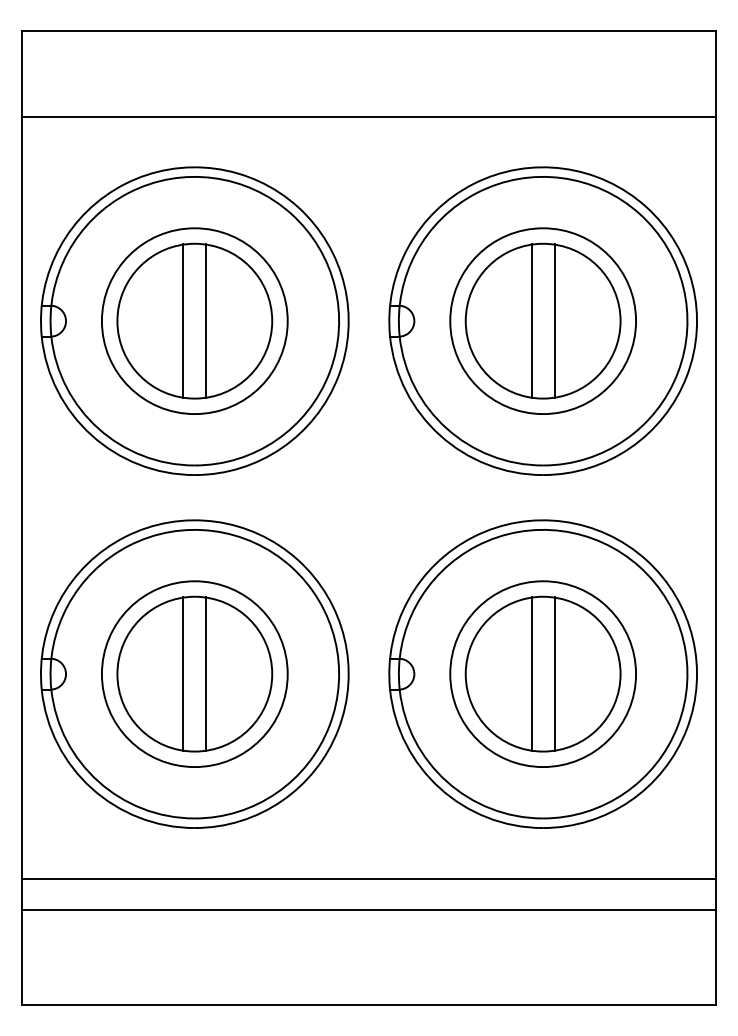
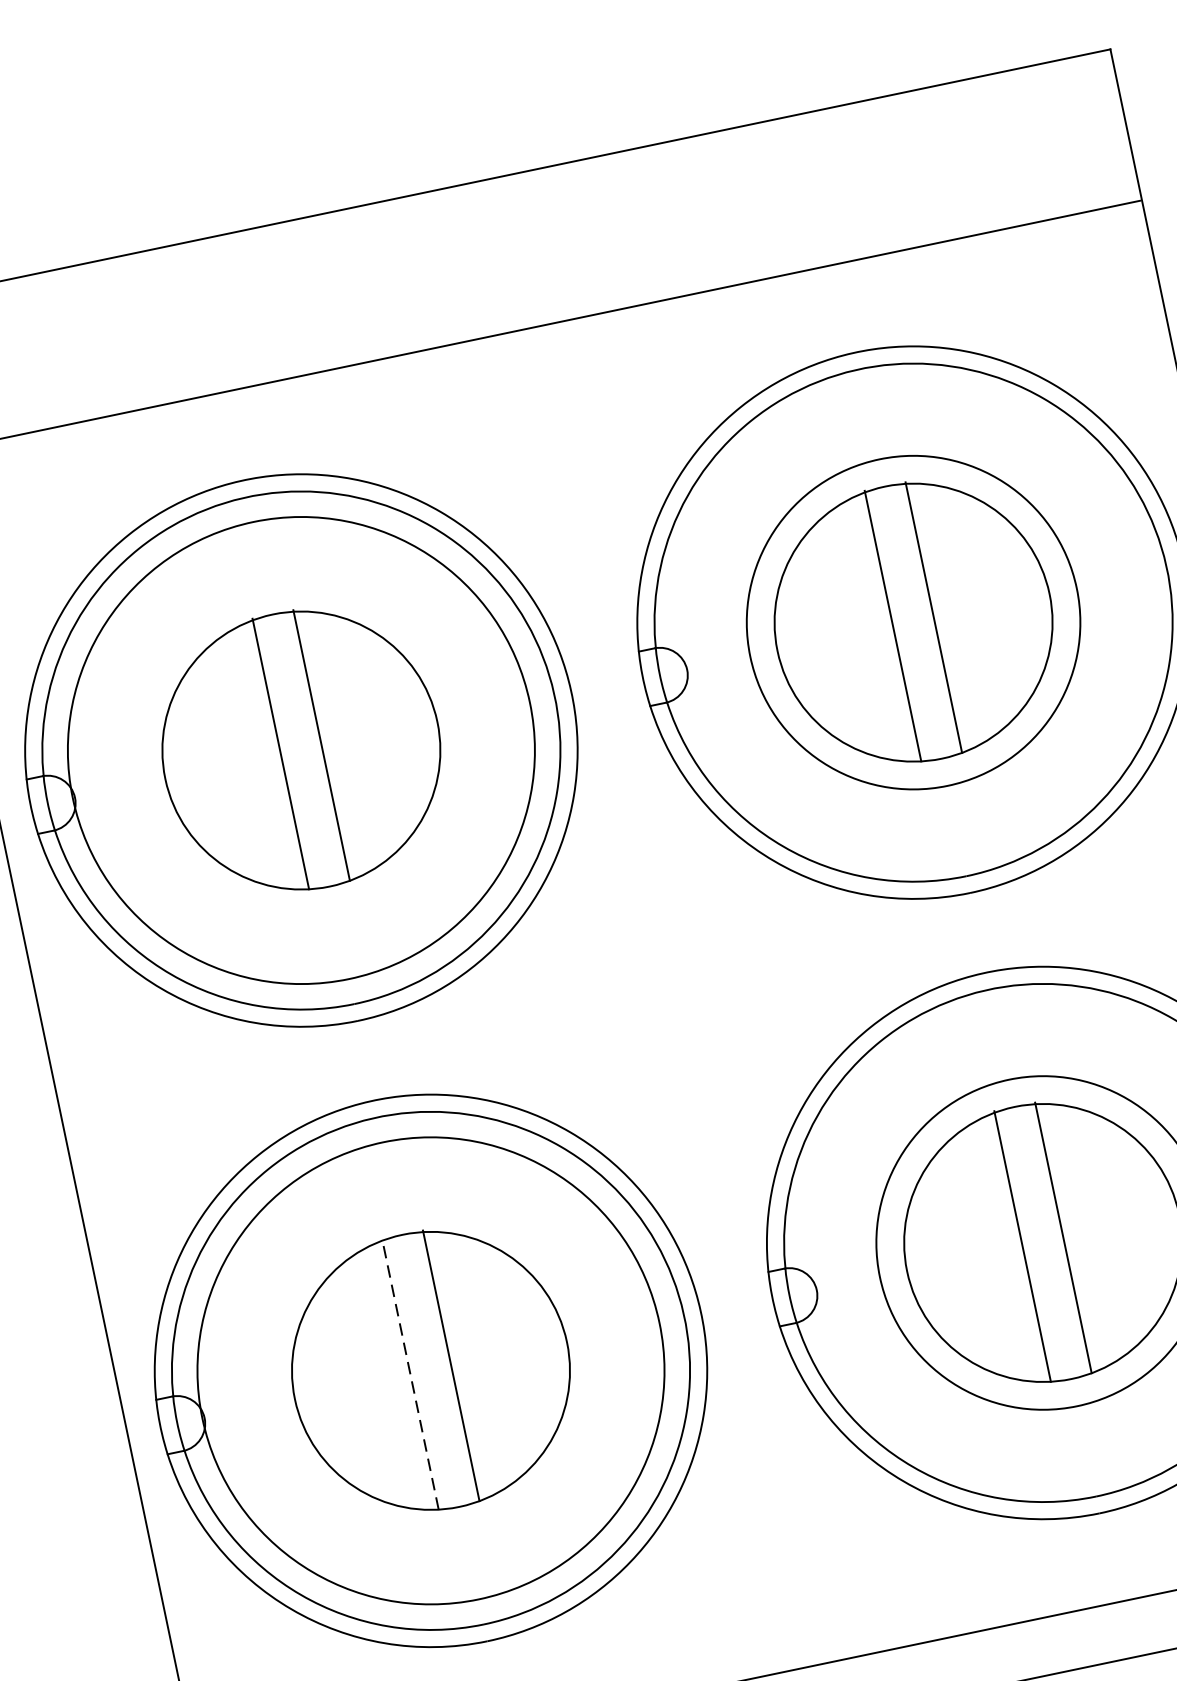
circle: (194, 321) -> (300, 751), size x1.4
line: (183, 673) -> (410, 1373), solid -> dashed
circle: (194, 674) -> (430, 1371), size x1.4

